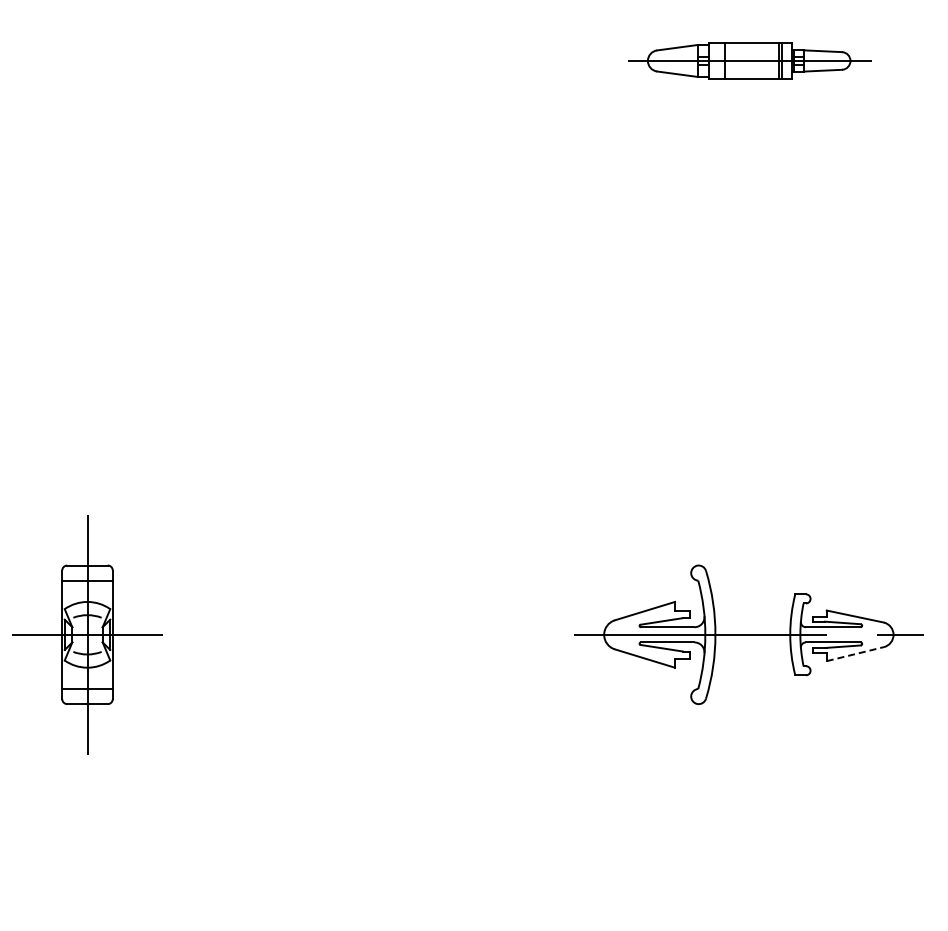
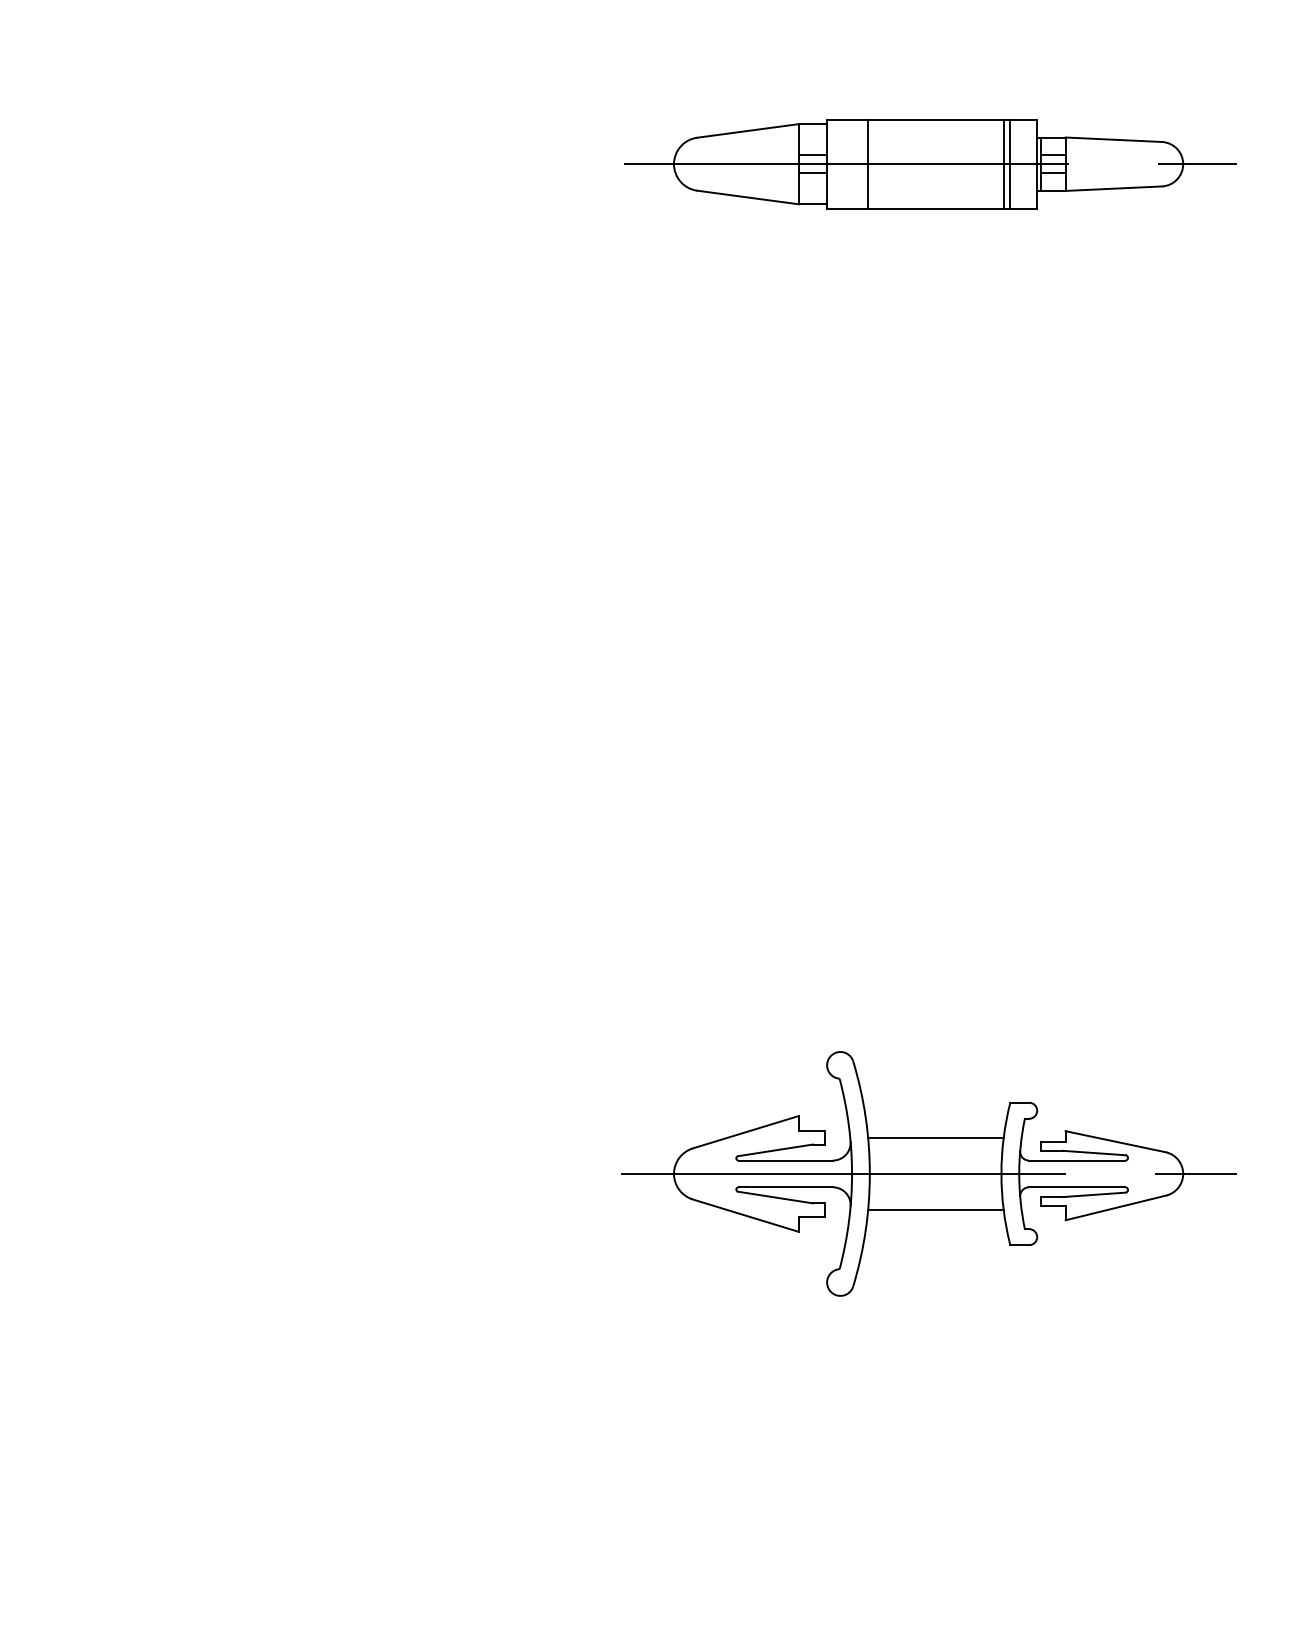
part: (749, 60) -> (929, 163), size x1.43
line: (752, 614) -> (935, 1138), added
line: (855, 654) -> (1116, 1208), dashed -> solid
line: (752, 655) -> (935, 1210), added

